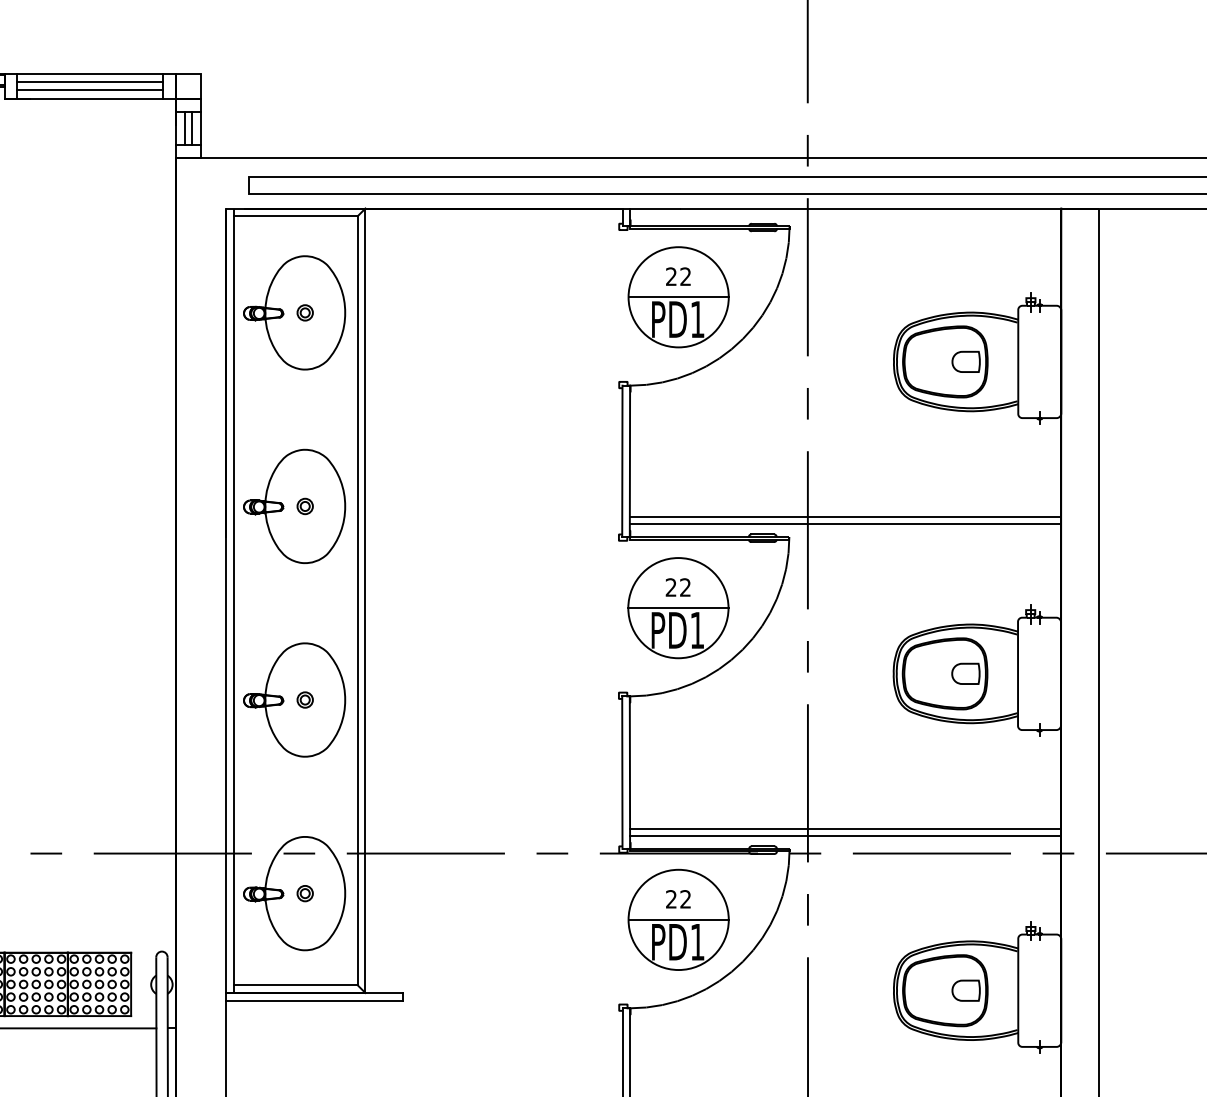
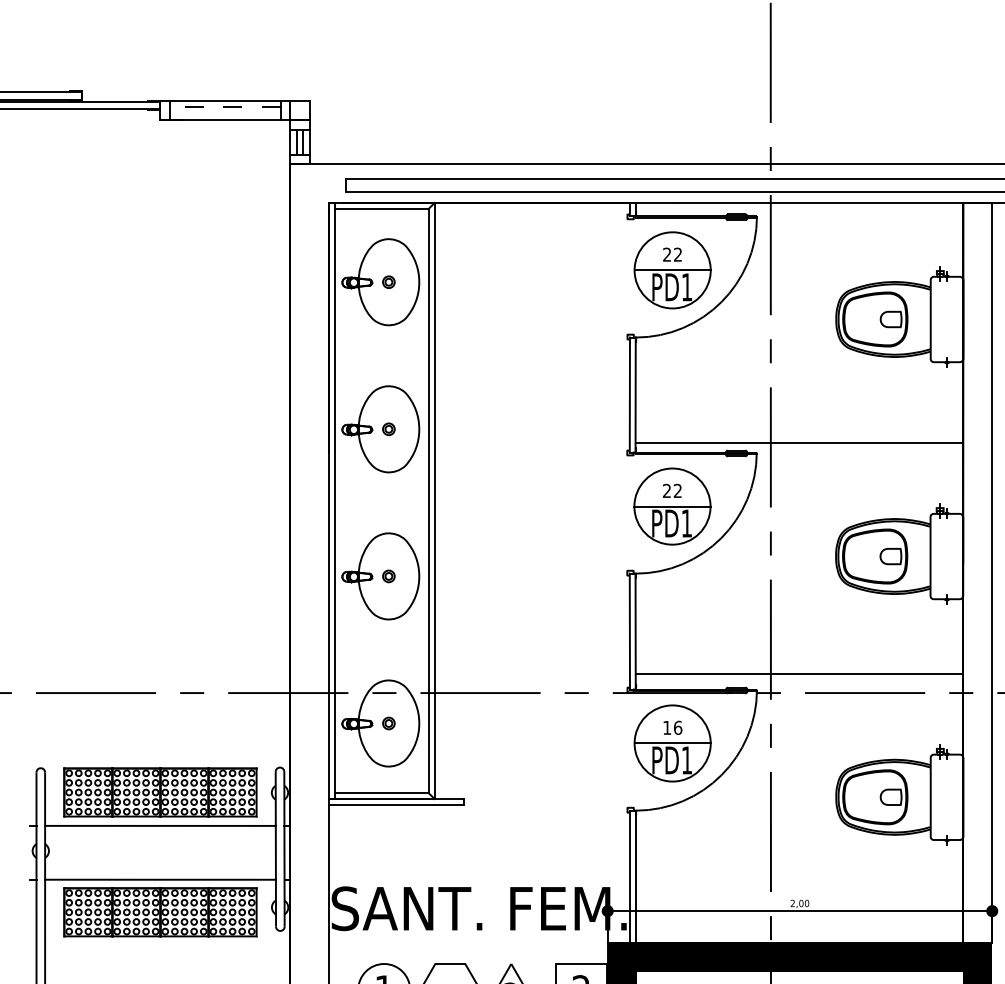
line: (88, 82) -> (224, 107), solid -> dashed
line: (90, 89) -> (225, 112), removed
line: (845, 517) -> (799, 437), removed
line: (845, 835) -> (799, 679), removed
text: (678, 898) -> (672, 727), 22 -> 16

